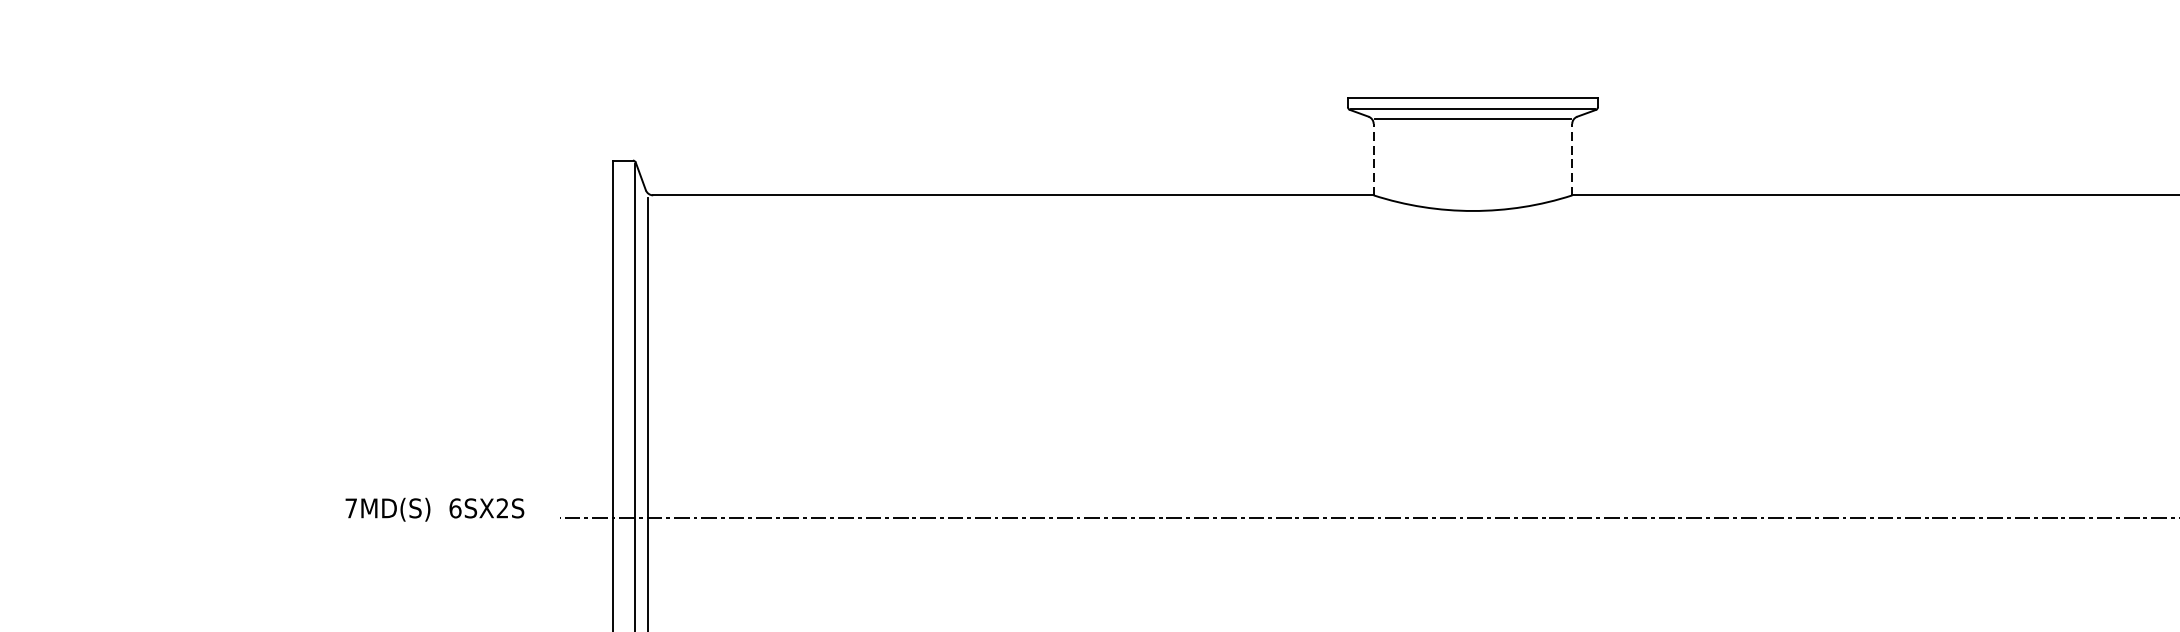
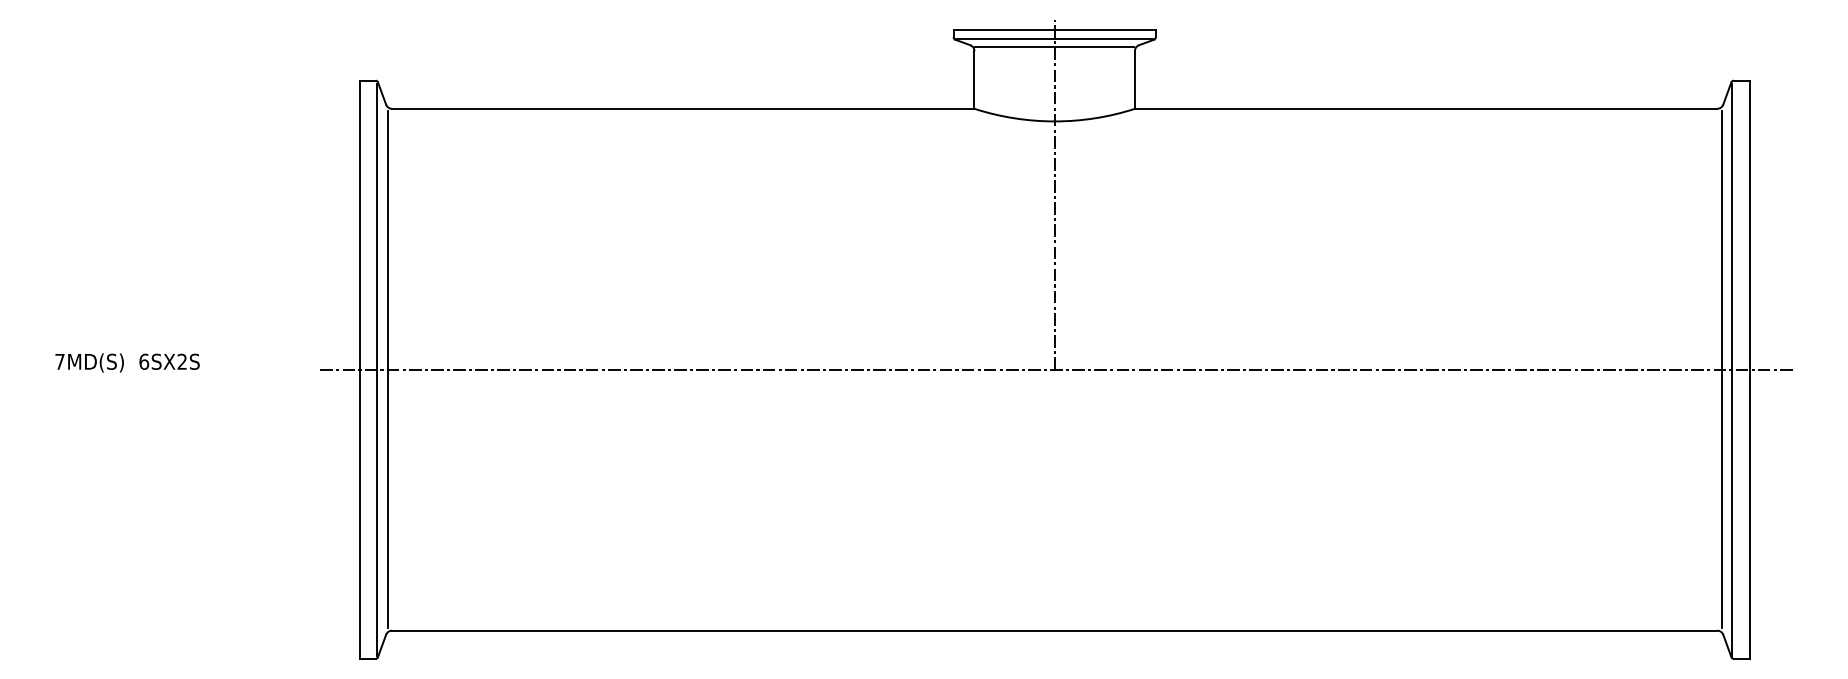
line: (1373, 159) -> (974, 79), dashed -> solid
line: (1571, 159) -> (1134, 79), dashed -> solid
line: (1472, 301) -> (1054, 194), added
text: (434, 509) -> (127, 362), moved

